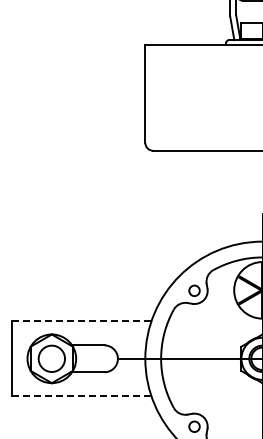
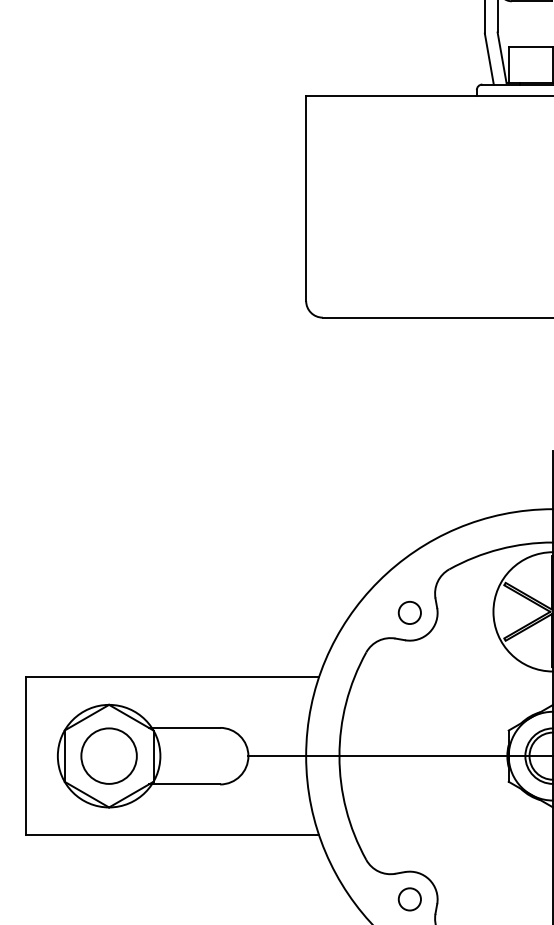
line: (81, 321) -> (171, 677), dashed -> solid
line: (81, 396) -> (171, 835), dashed -> solid

